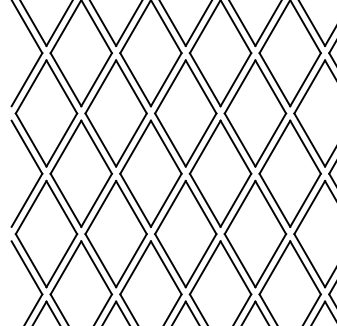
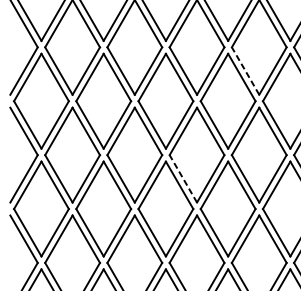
line: (274, 79) -> (245, 70), solid -> dashed
line: (205, 200) -> (183, 179), solid -> dashed

